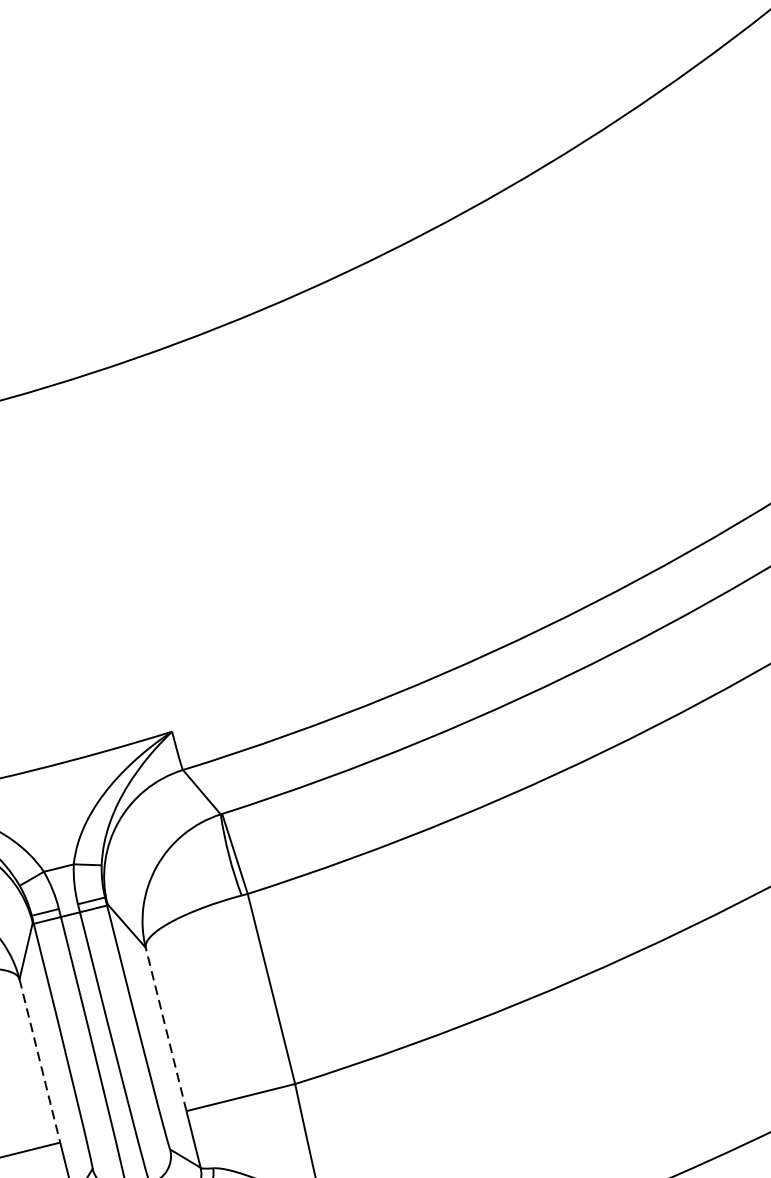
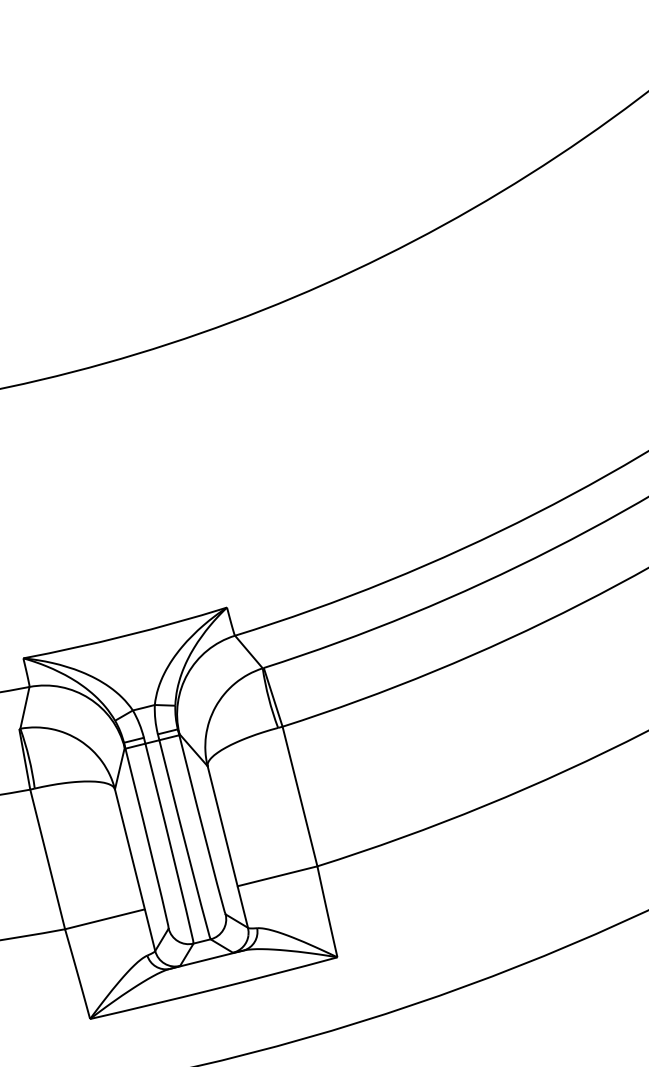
line: (165, 1029) -> (222, 826), dashed -> solid
line: (39, 1061) -> (129, 849), dashed -> solid

